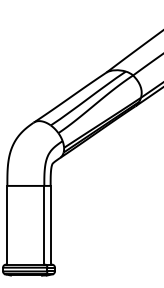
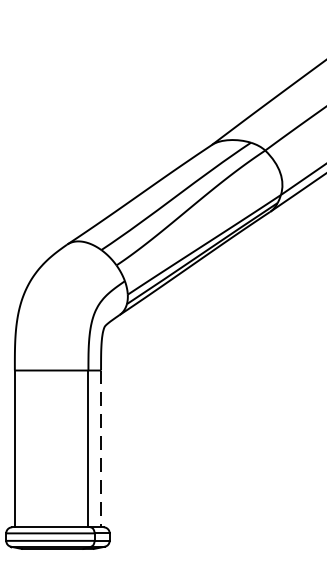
line: (50, 225) -> (100, 449), solid -> dashed

